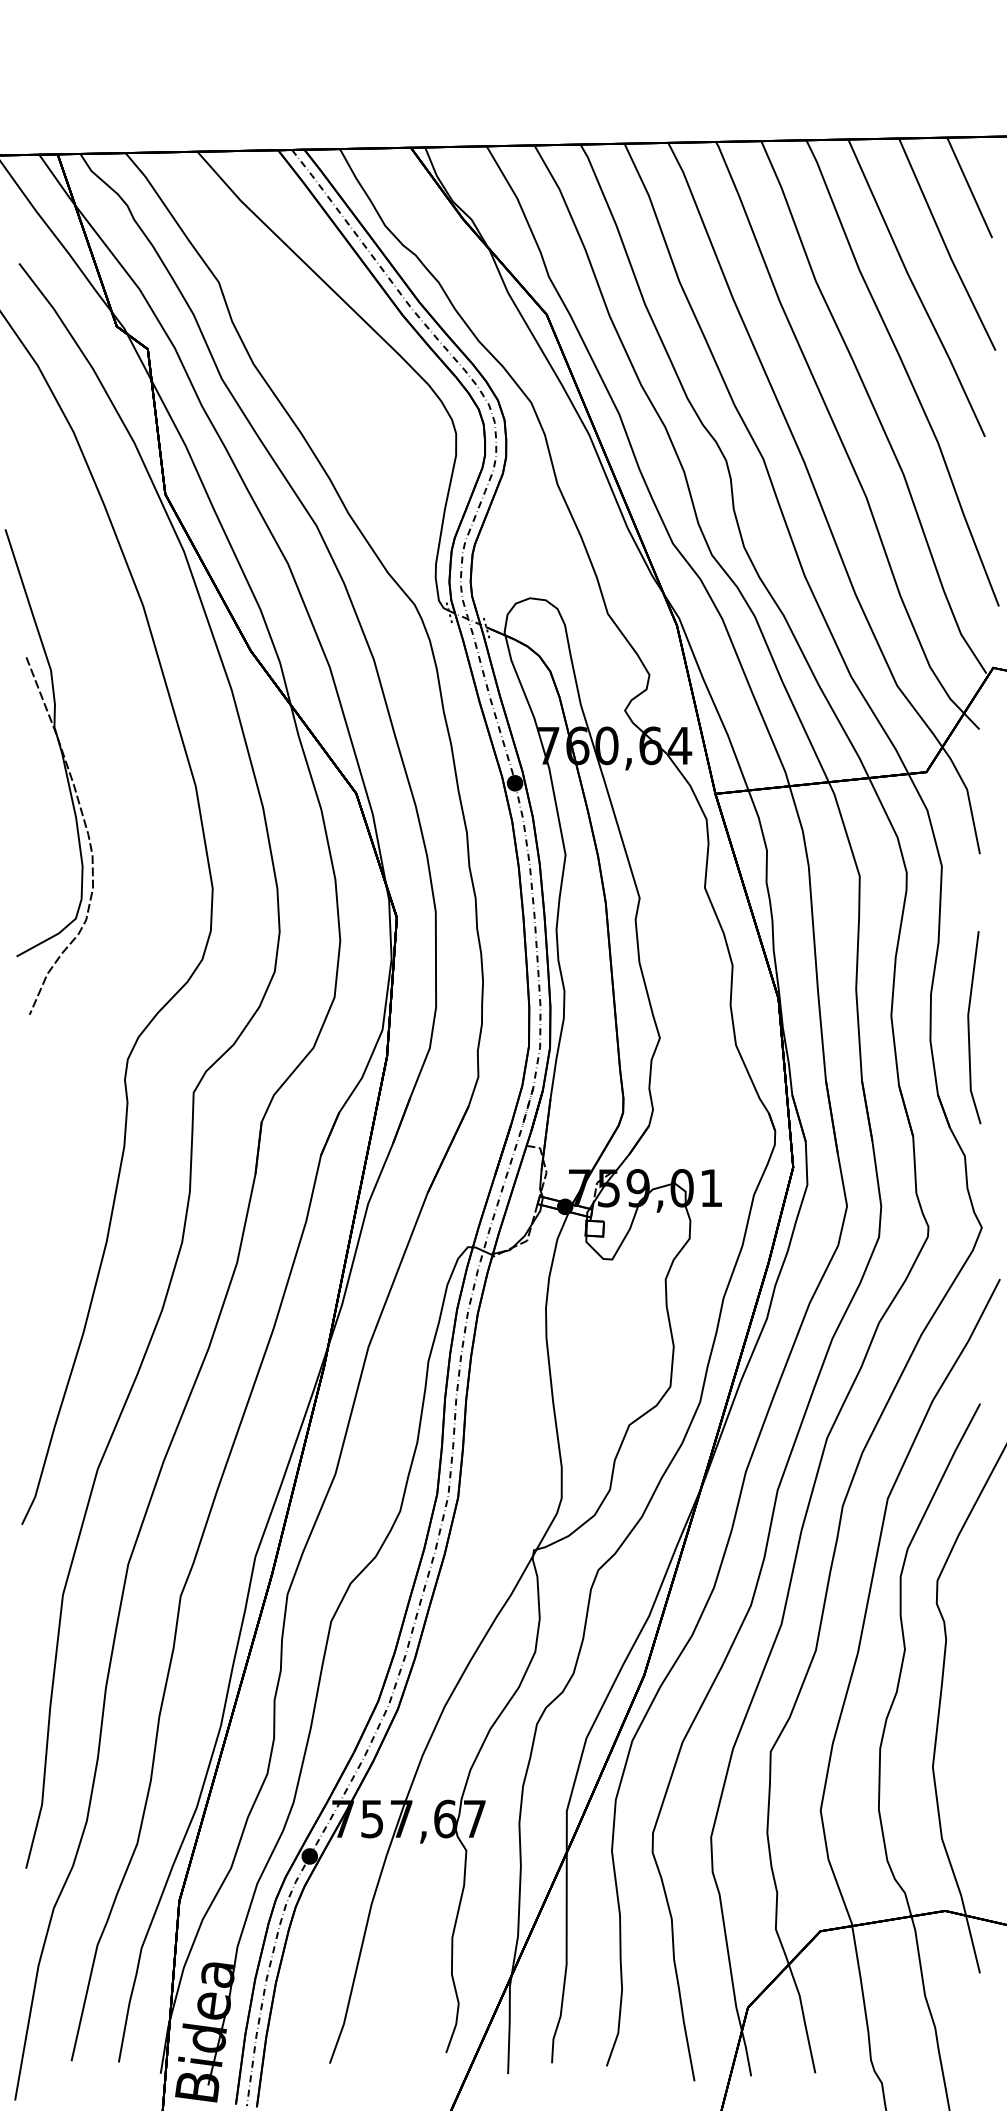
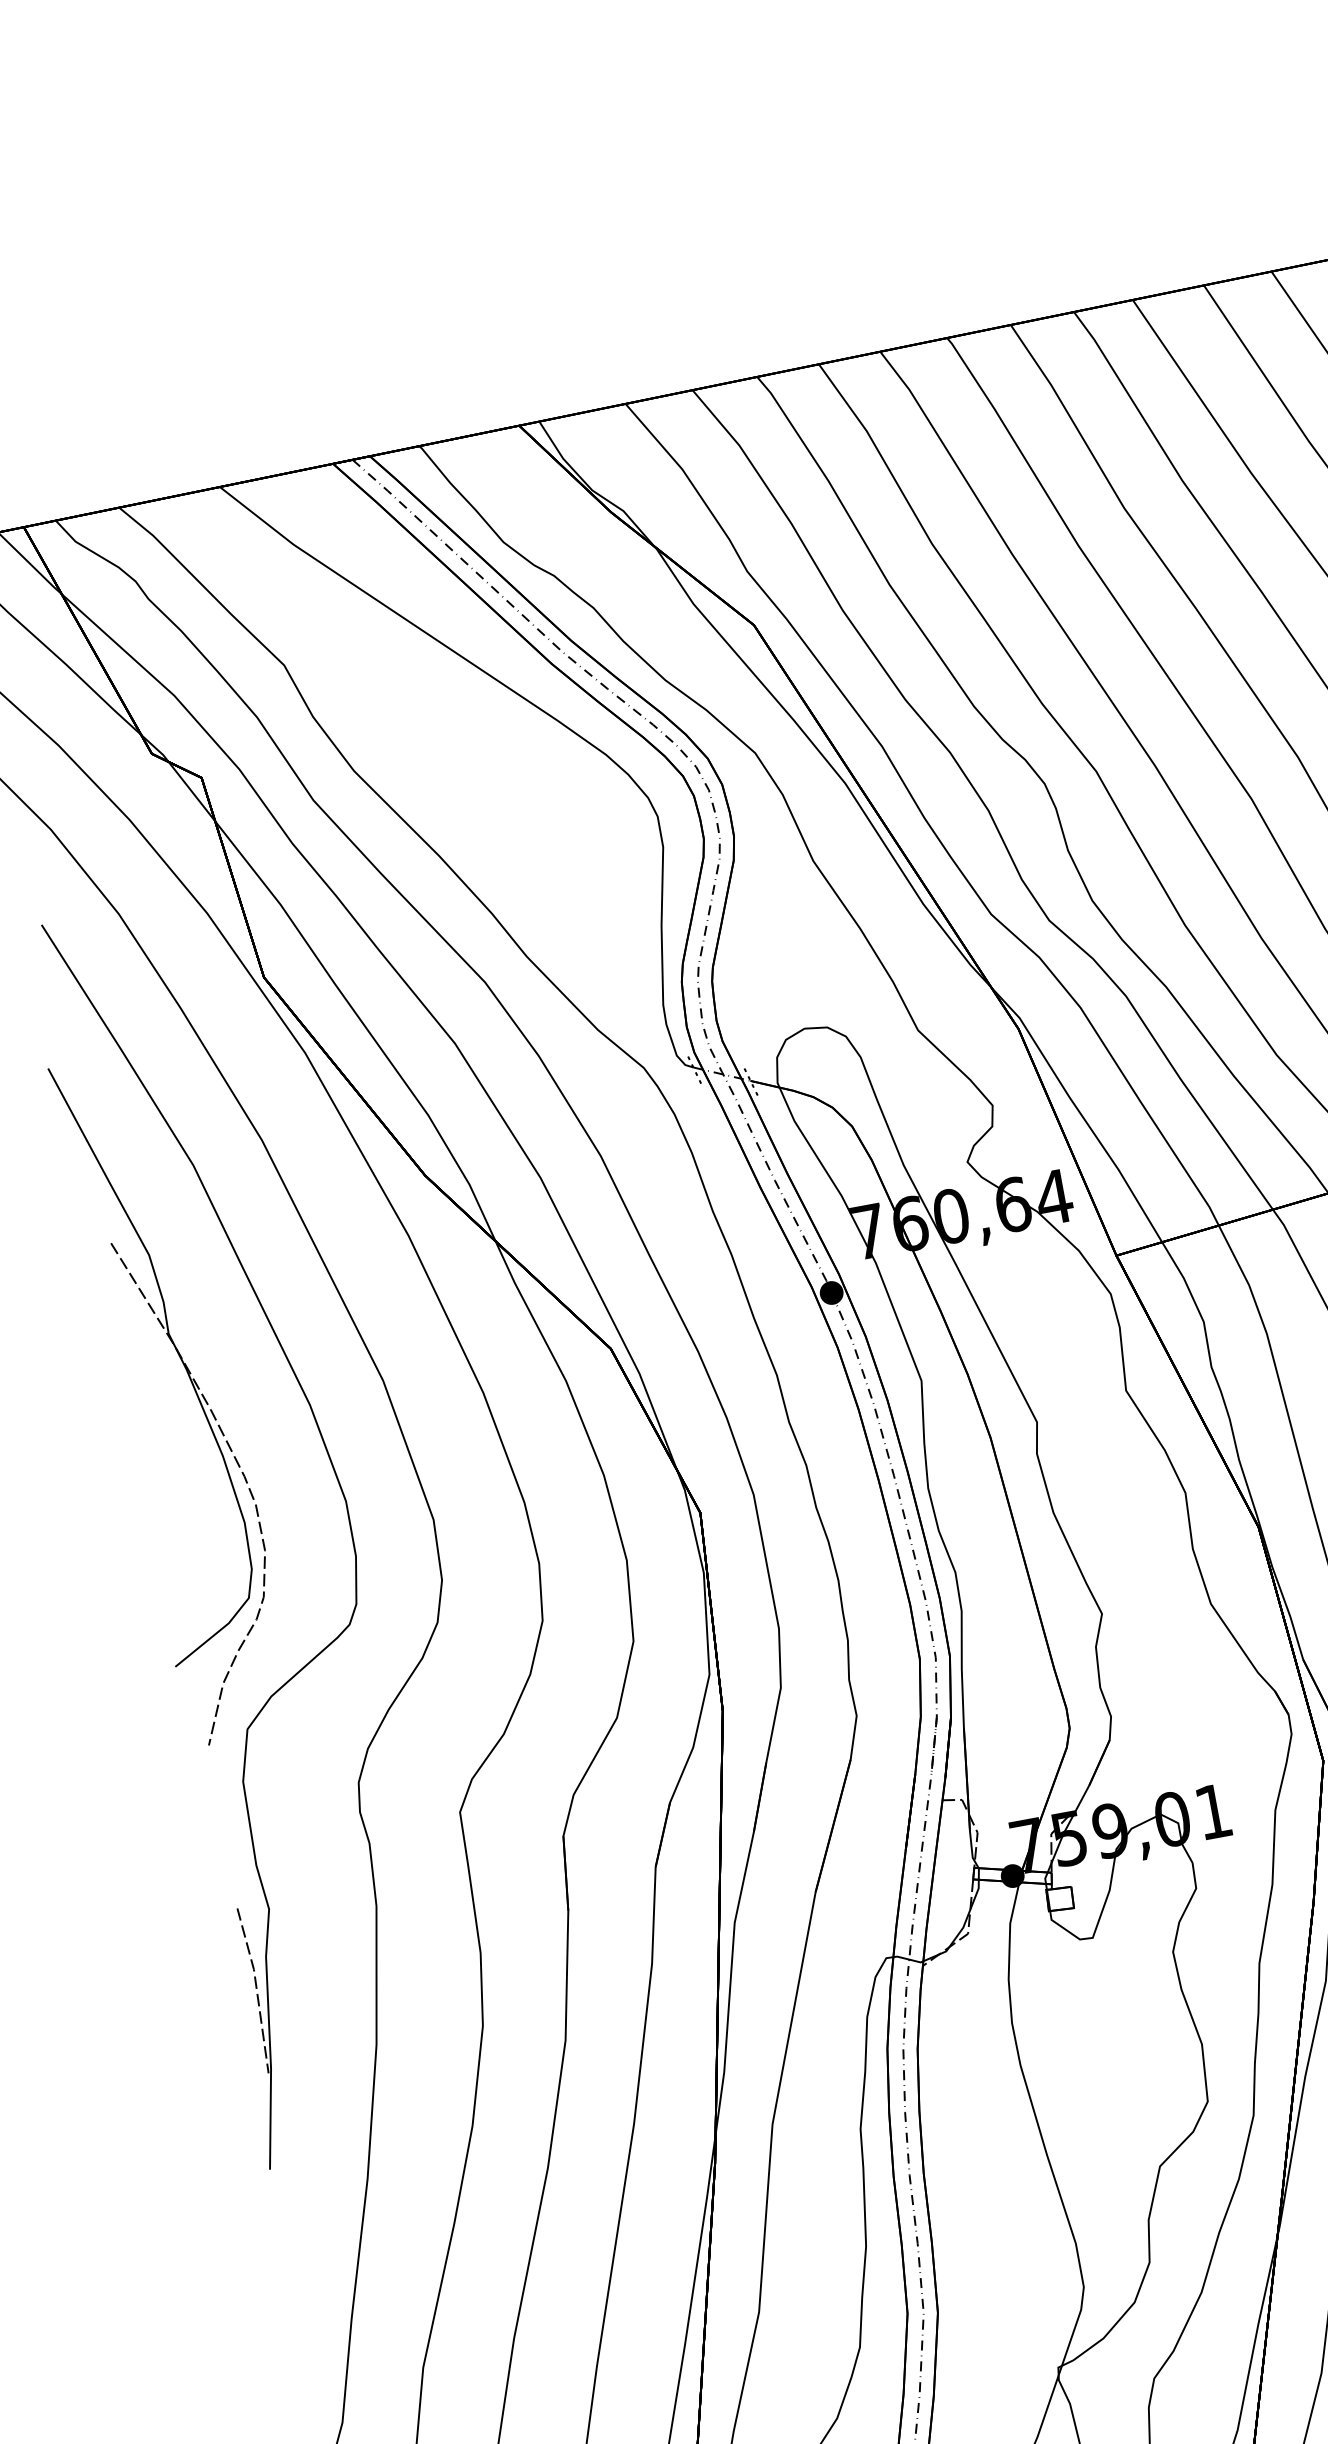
part: (152, 857) -> (340, 1492), added

